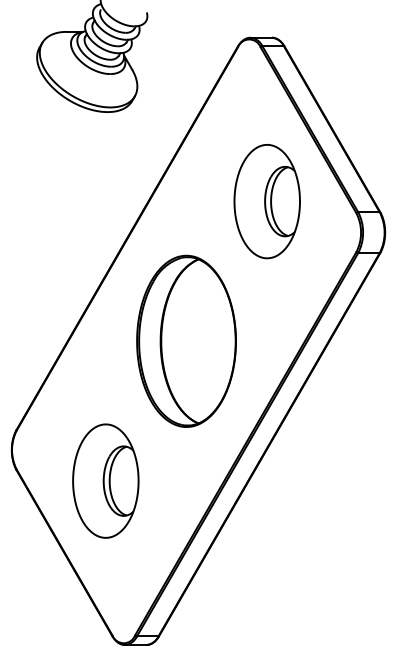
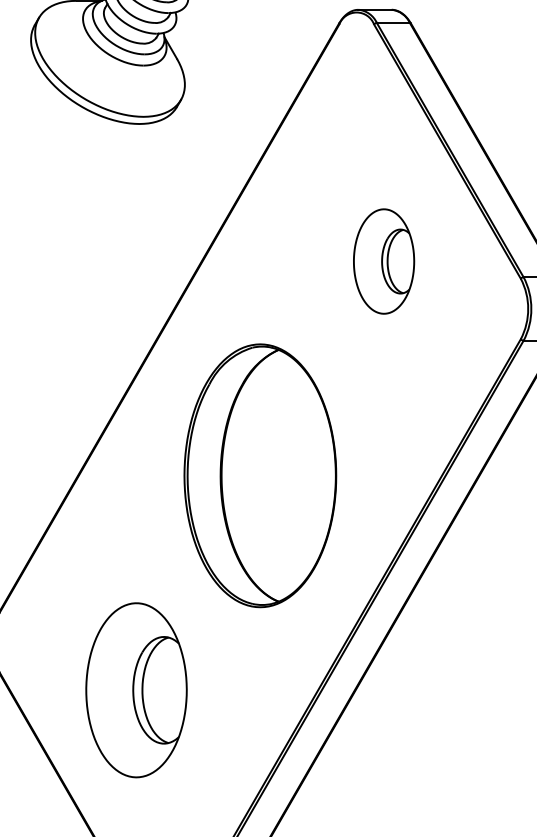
part: (266, 201) -> (383, 261), size x0.6

